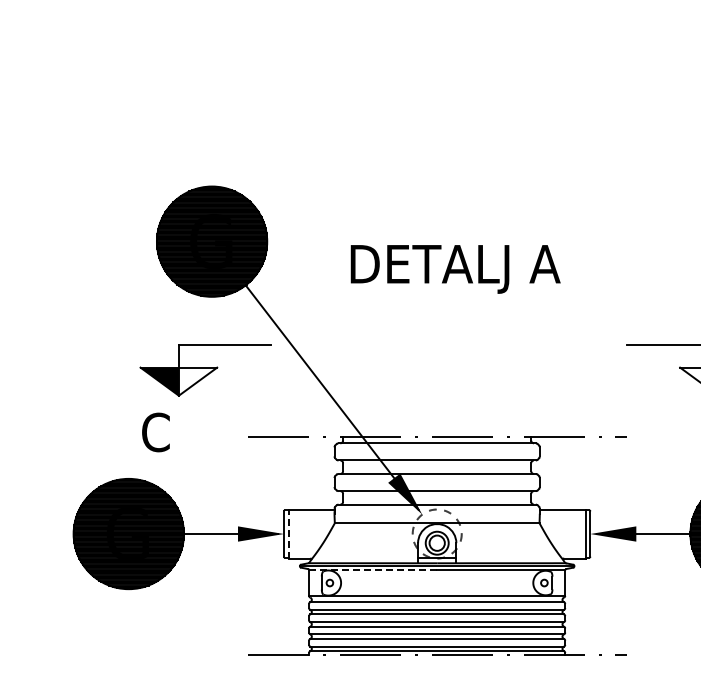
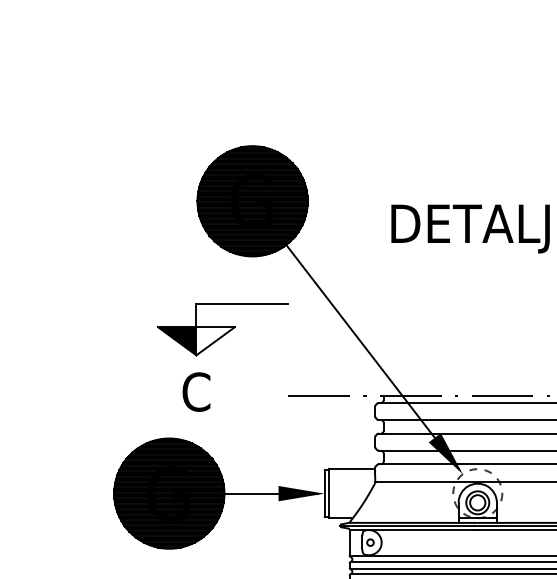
part: (205, 370) -> (223, 330), moved
line: (288, 534) -> (329, 494), dashed -> solid
line: (372, 570) -> (413, 530), dashed -> solid

